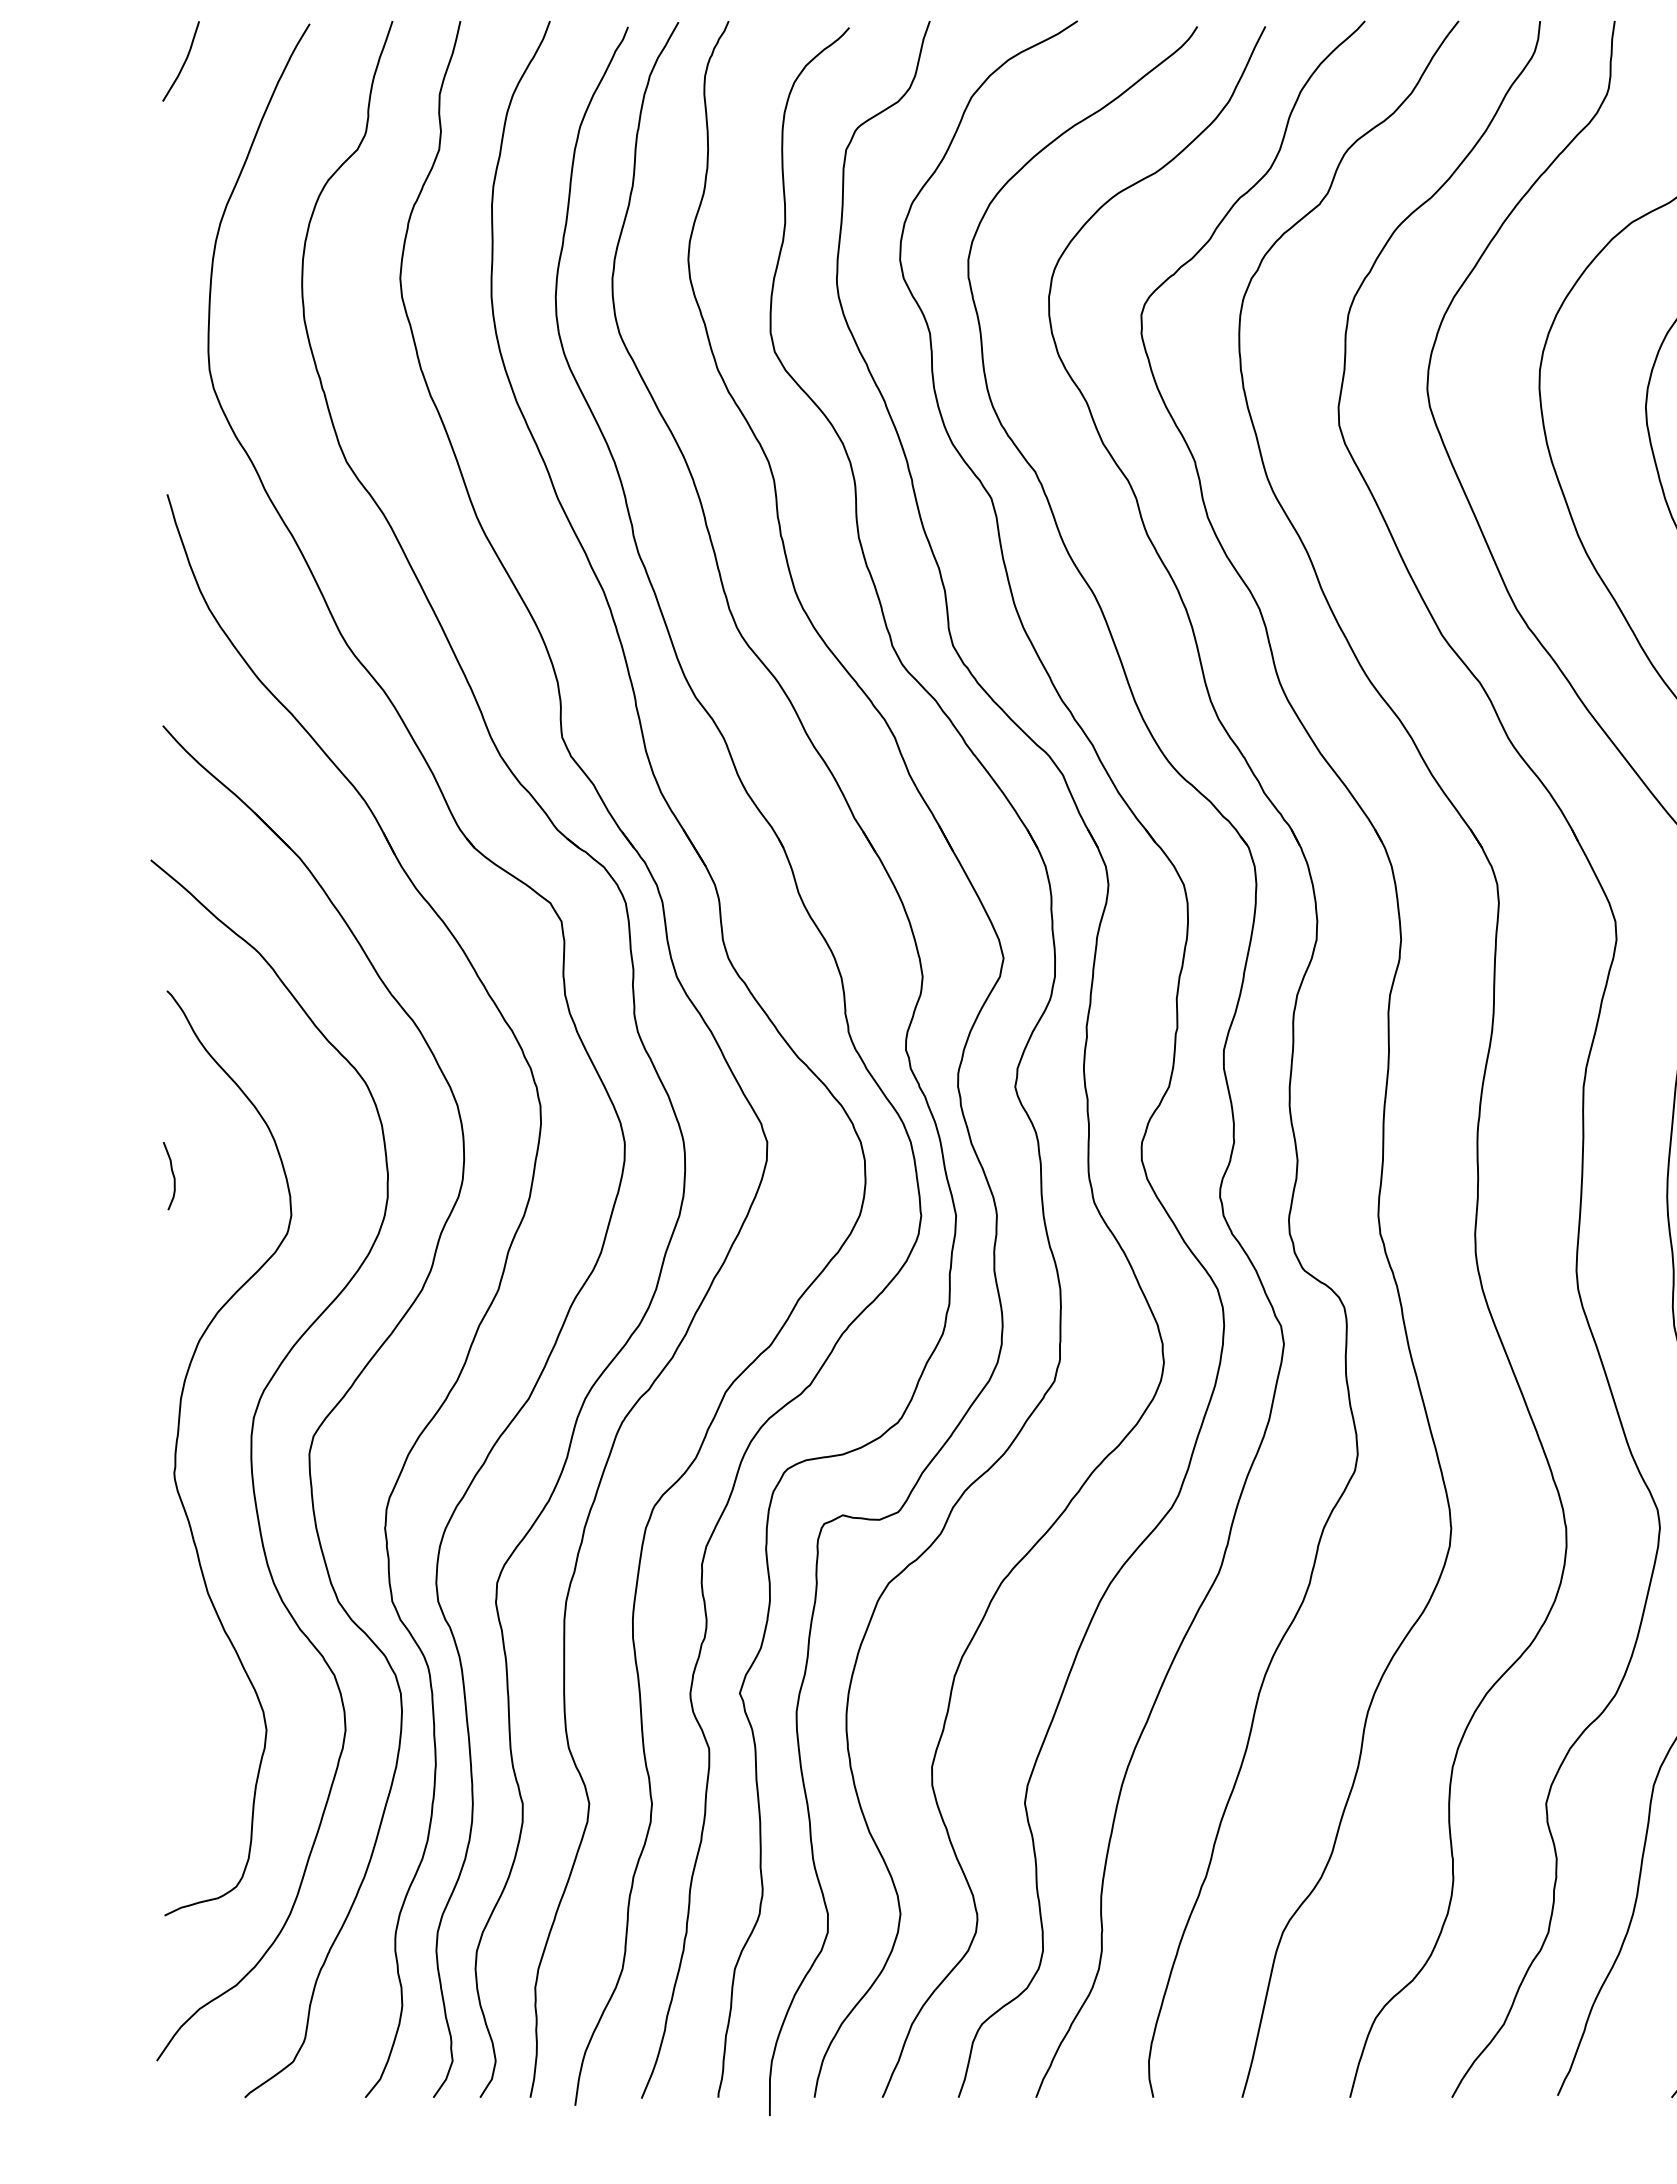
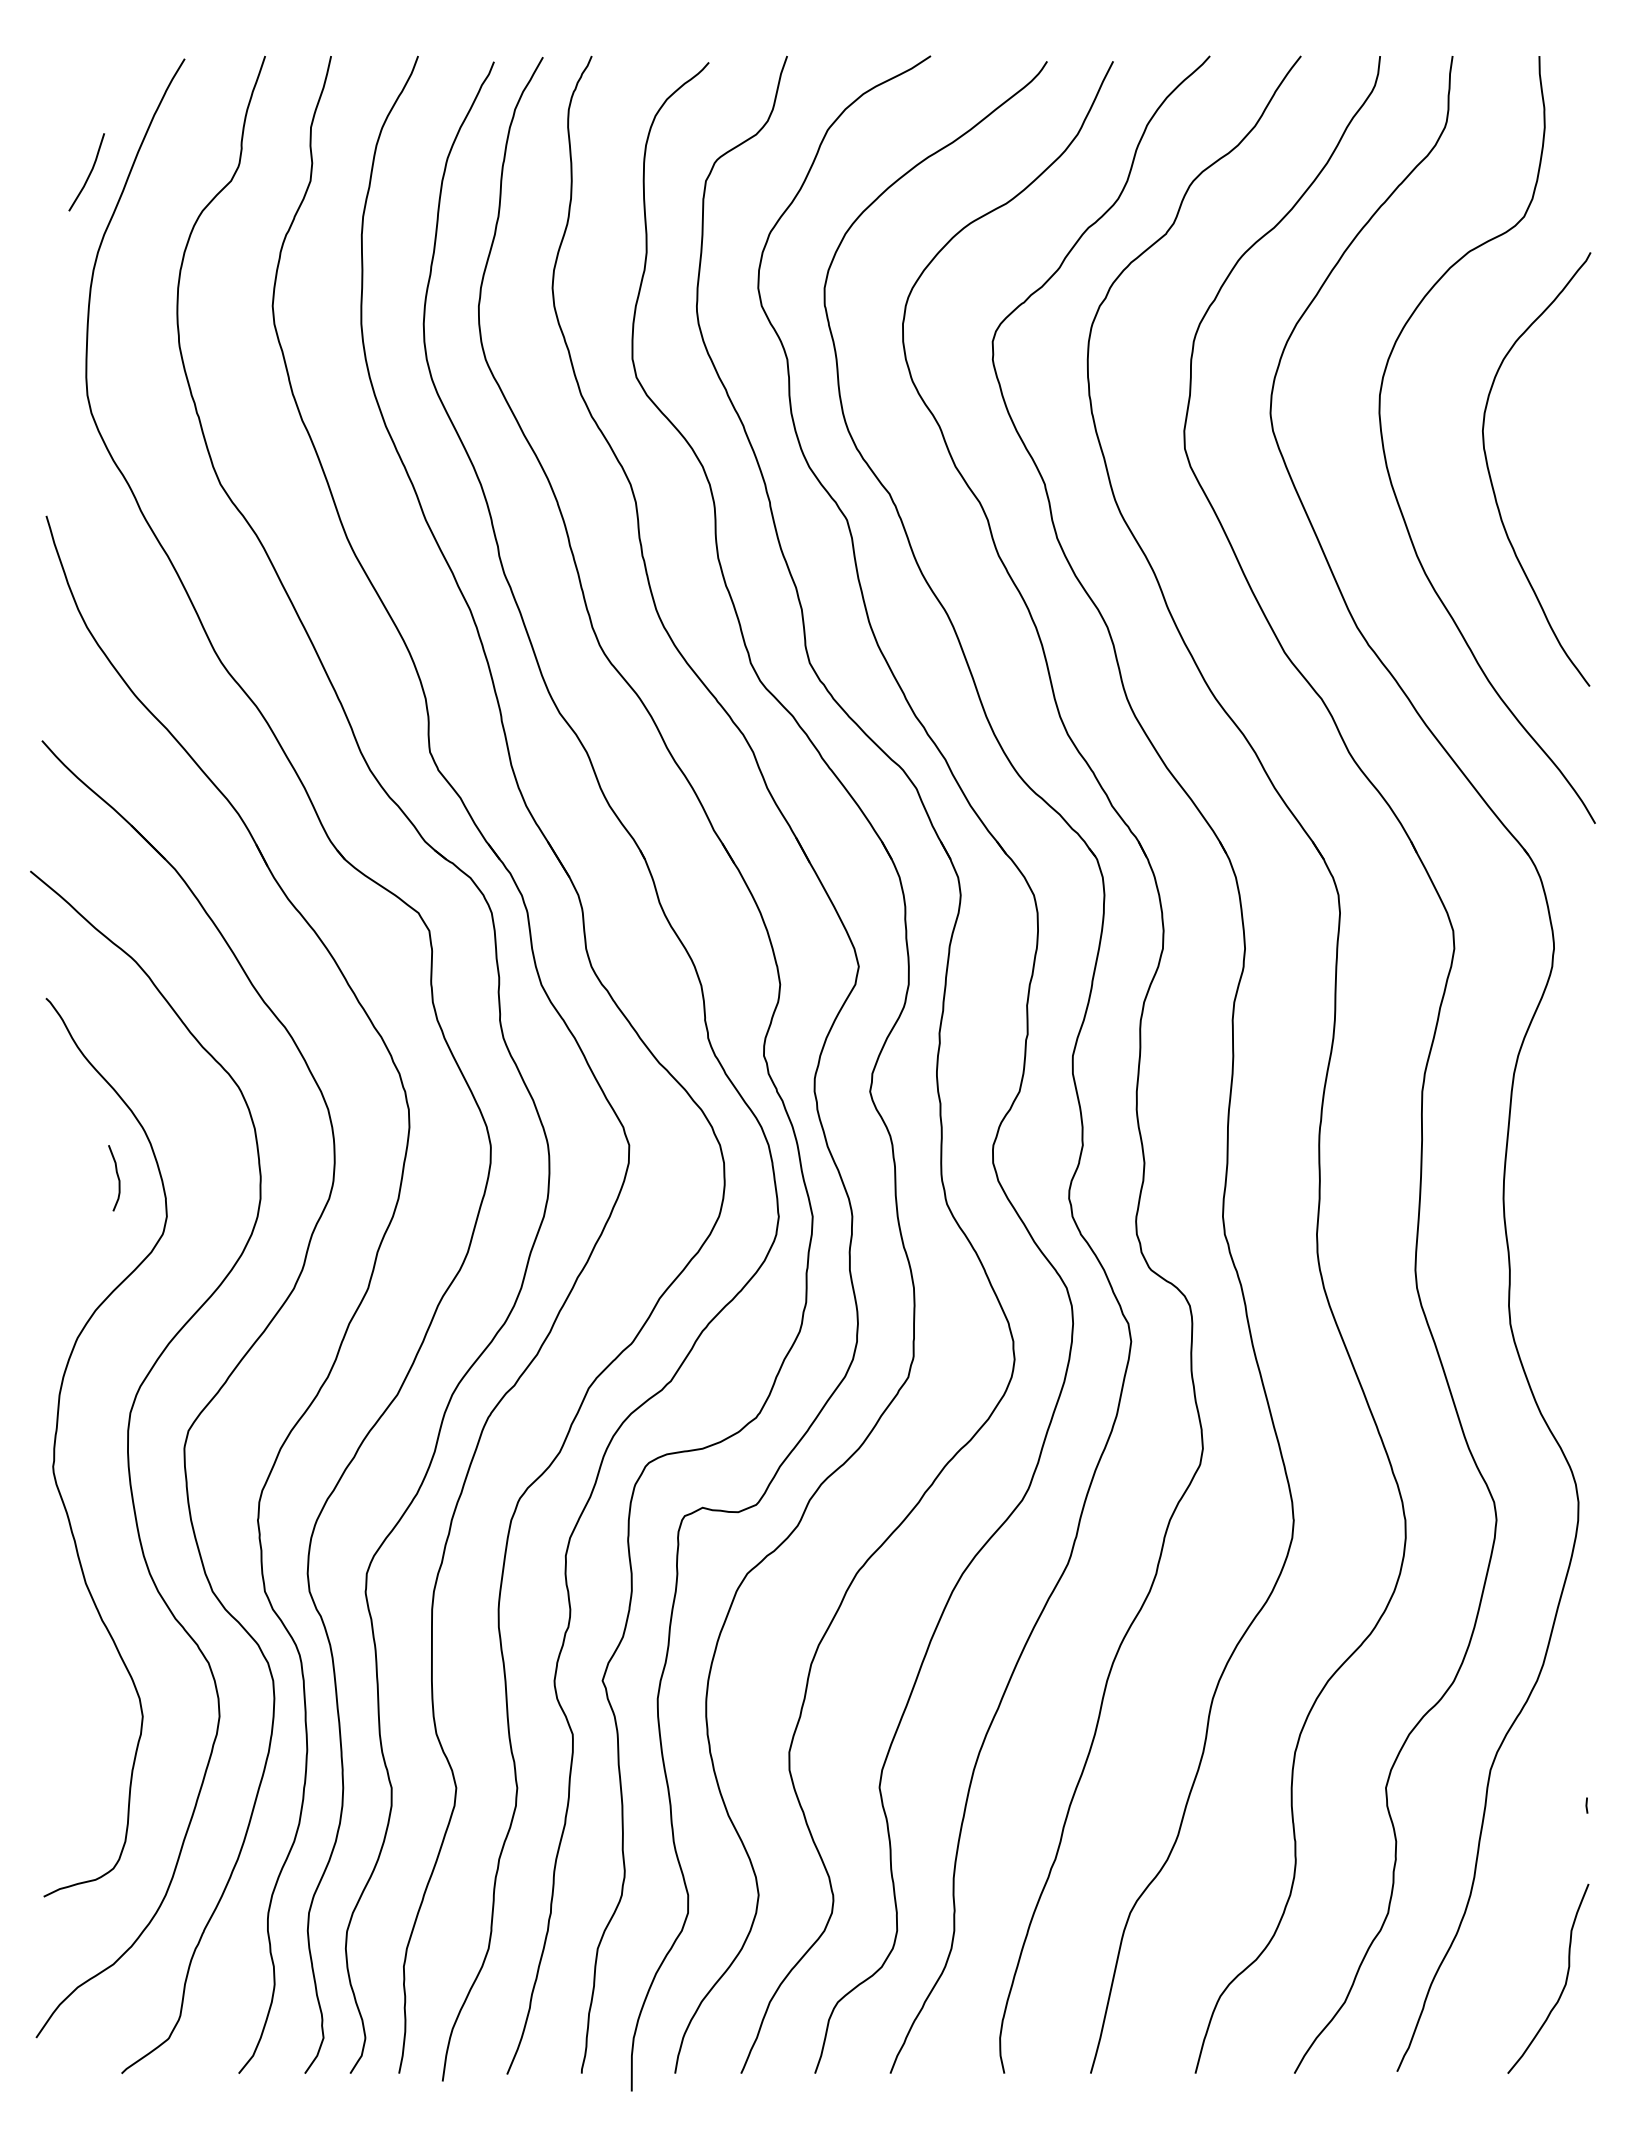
curve: (182, 63) -> (88, 174), moved
curve: (172, 1176) -> (117, 1178), moved

